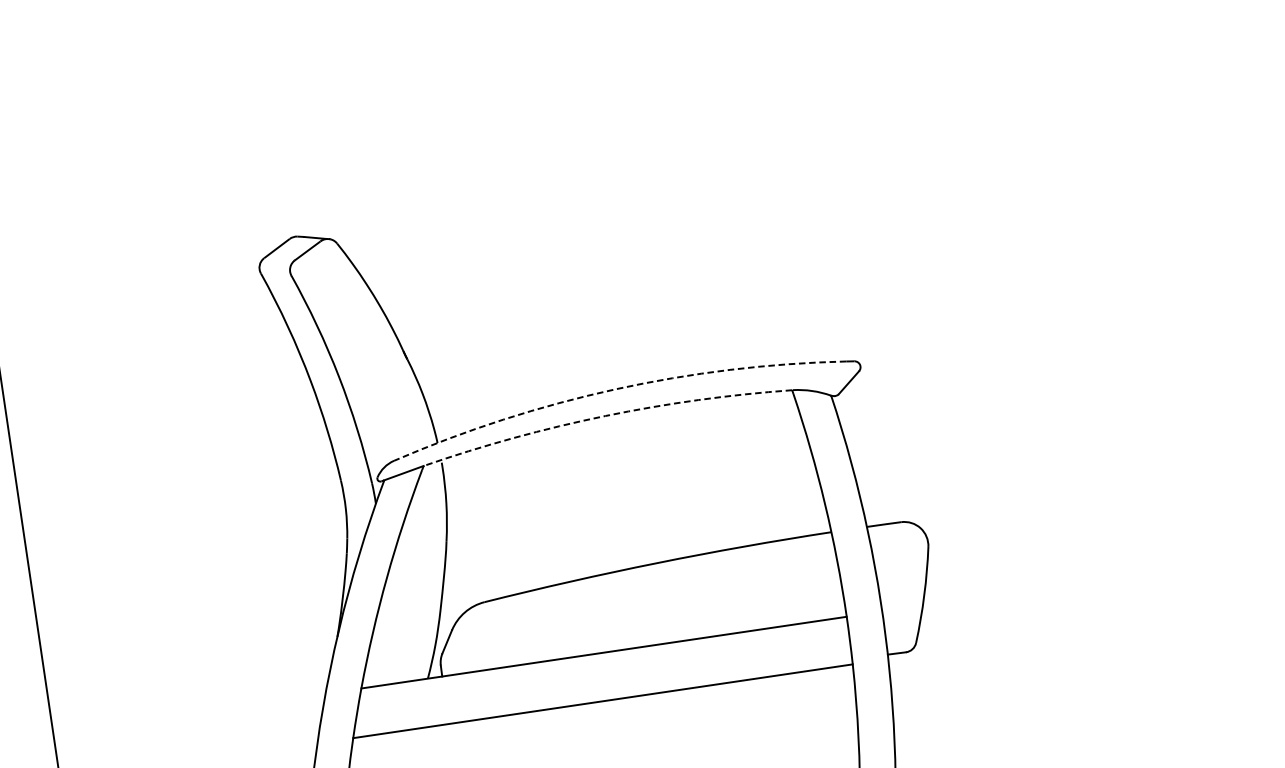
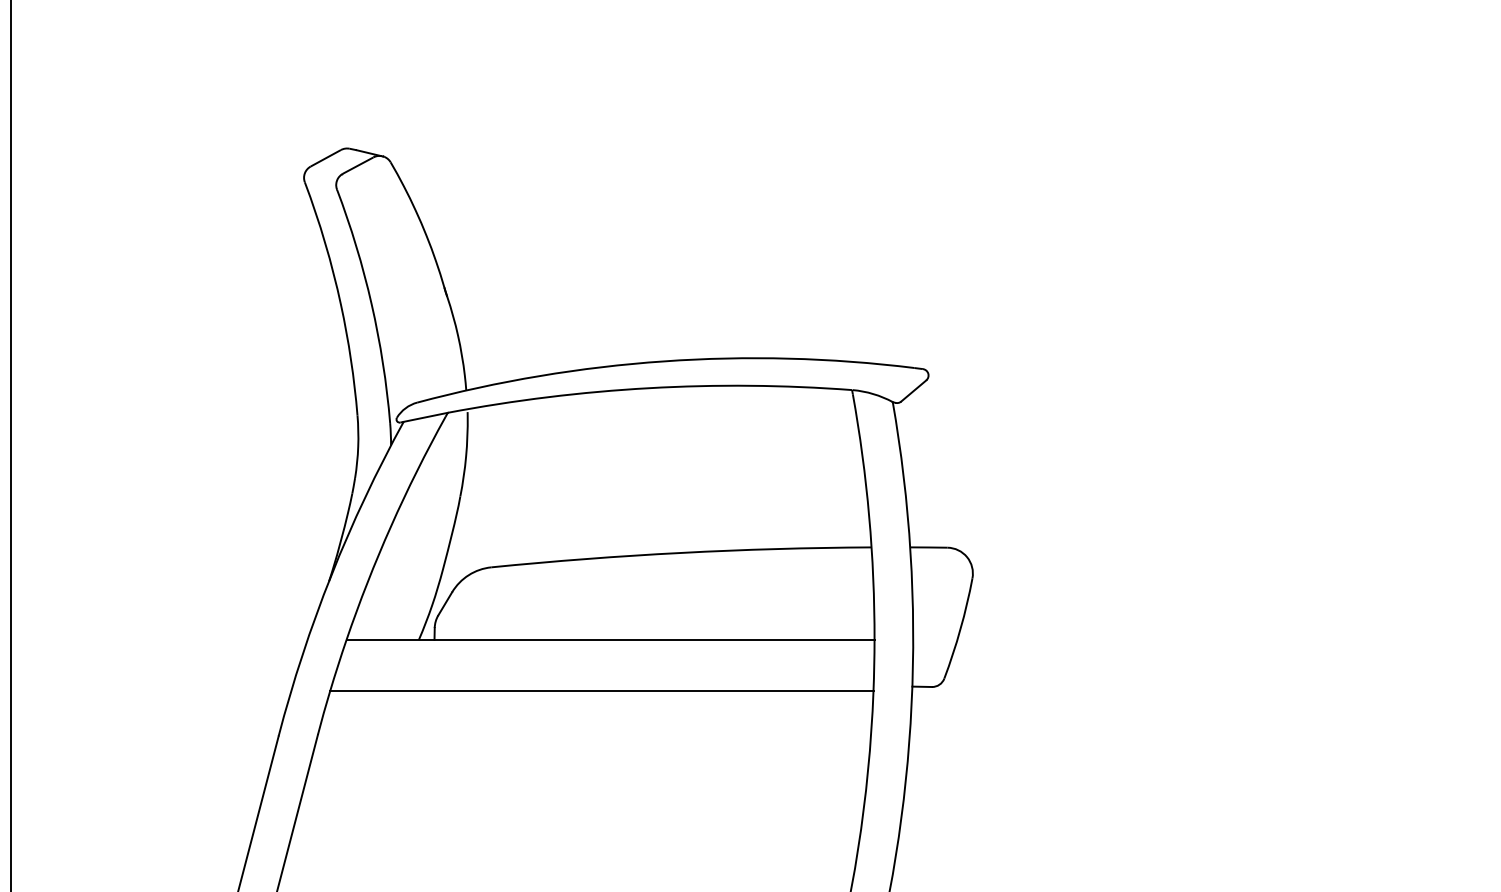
arc: (615, 389) -> (664, 361), dashed -> solid
arc: (605, 416) -> (649, 388), dashed -> solid

